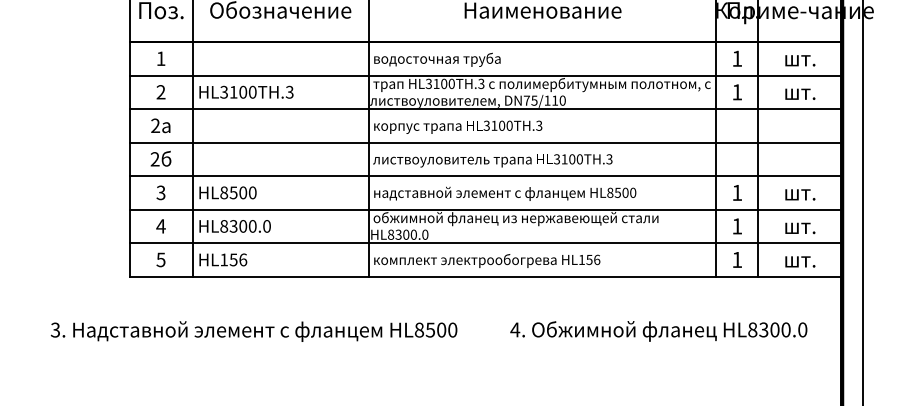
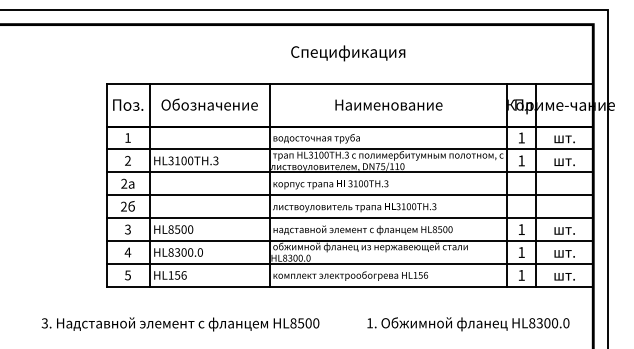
text: (514, 330) -> (369, 323), 4. -> 1.
text: (254, 331) -> (180, 324), moved

